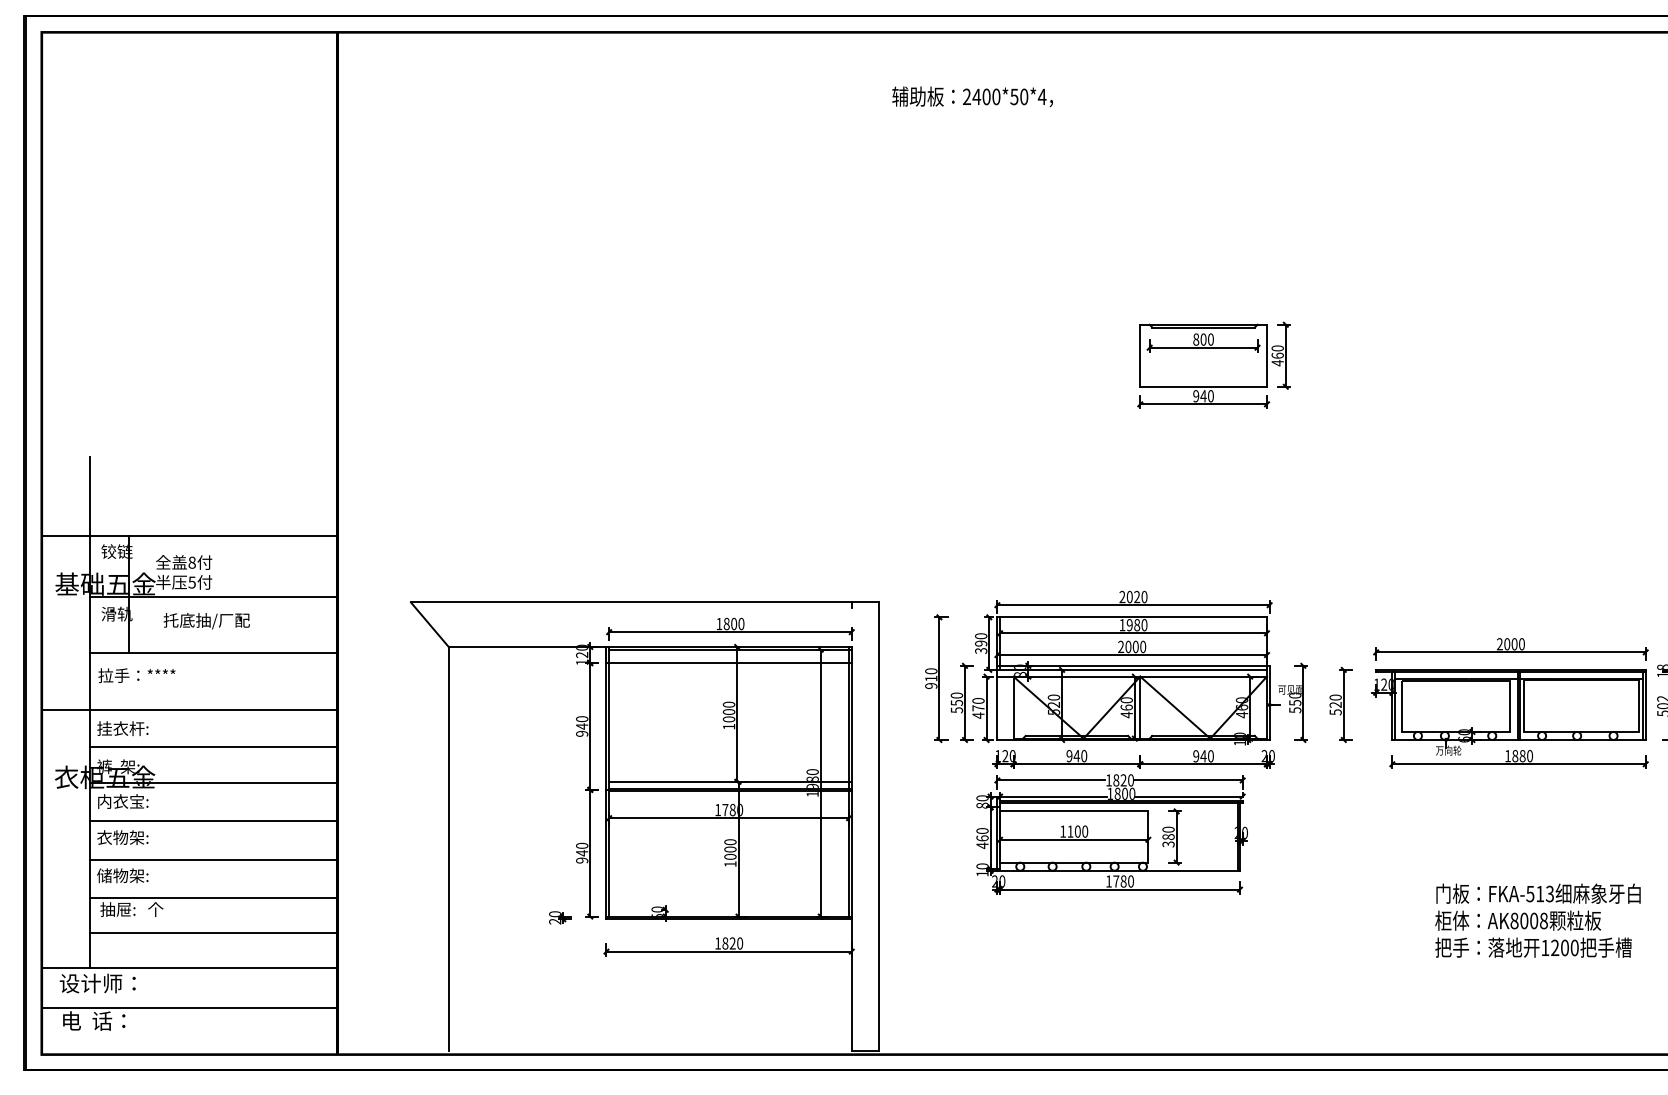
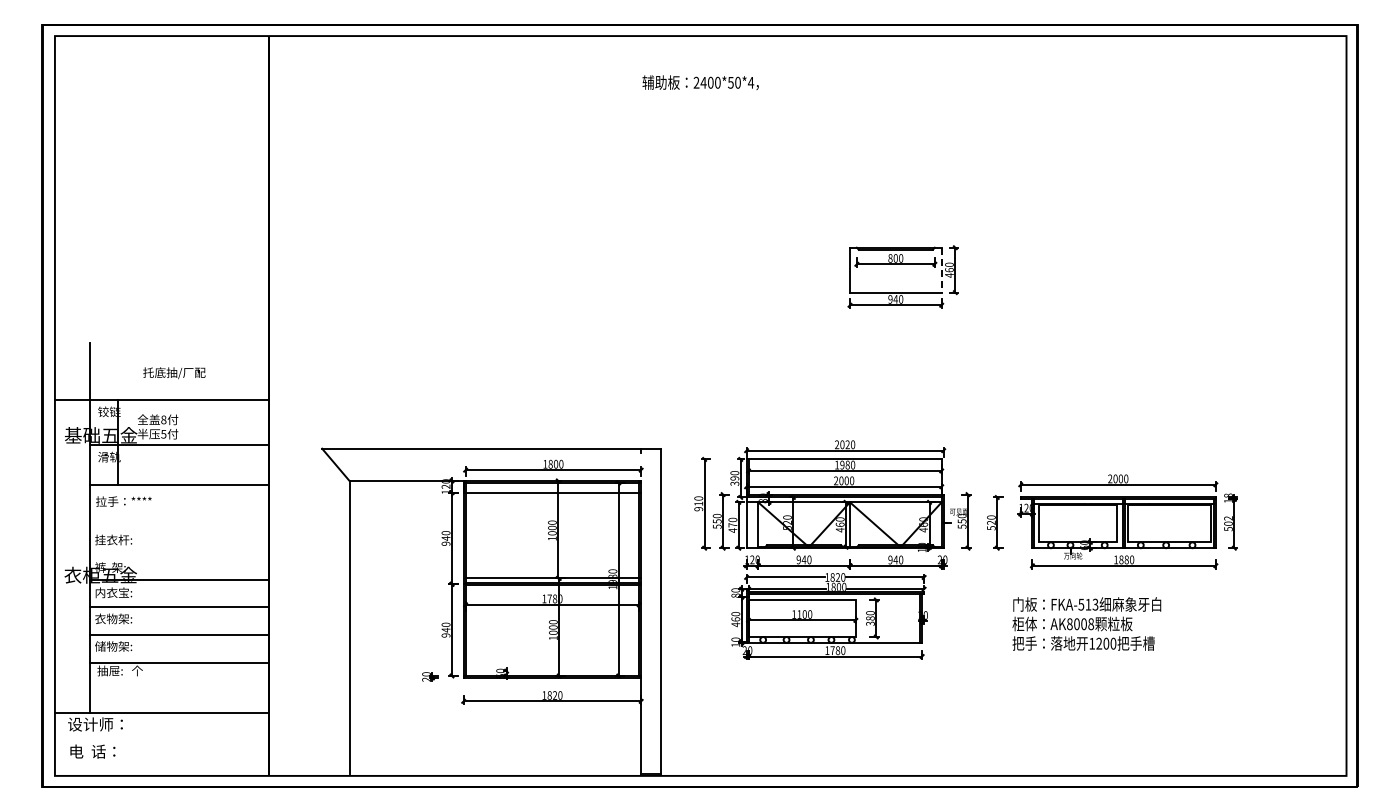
text: (972, 96) -> (700, 82), moved
line: (1266, 356) -> (941, 270), solid -> dashed
text: (206, 621) -> (174, 373), moved
line: (188, 709) -> (161, 526), removed
line: (213, 747) -> (179, 553), removed
text: (1537, 919) -> (1086, 623), moved
line: (213, 932) -> (179, 687), removed
line: (188, 1007) -> (161, 741), removed

